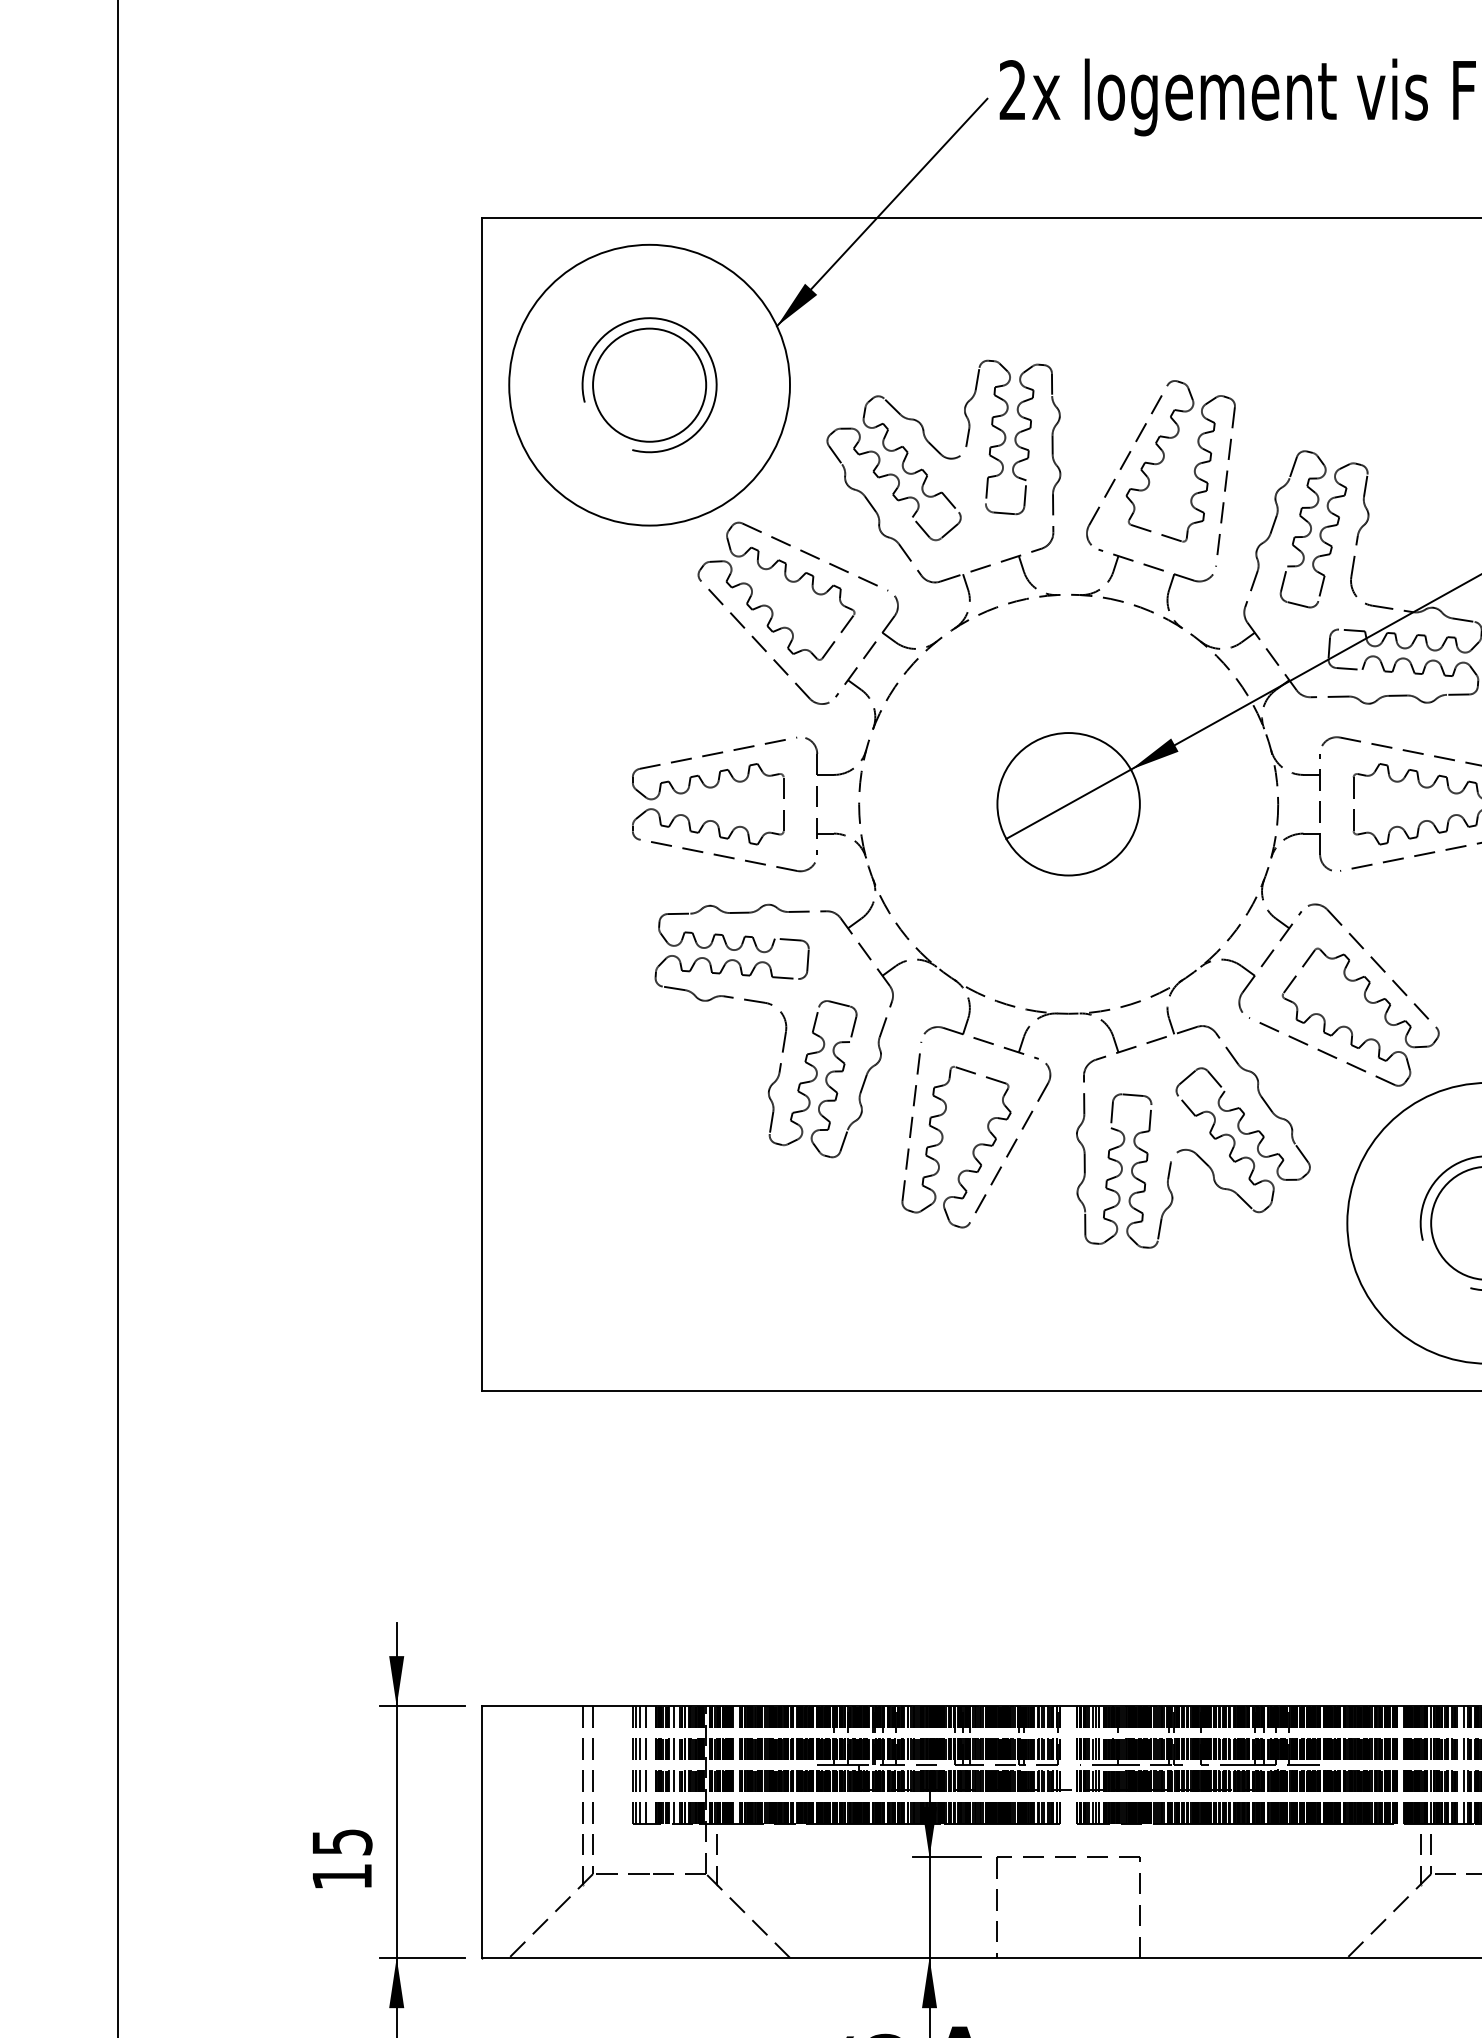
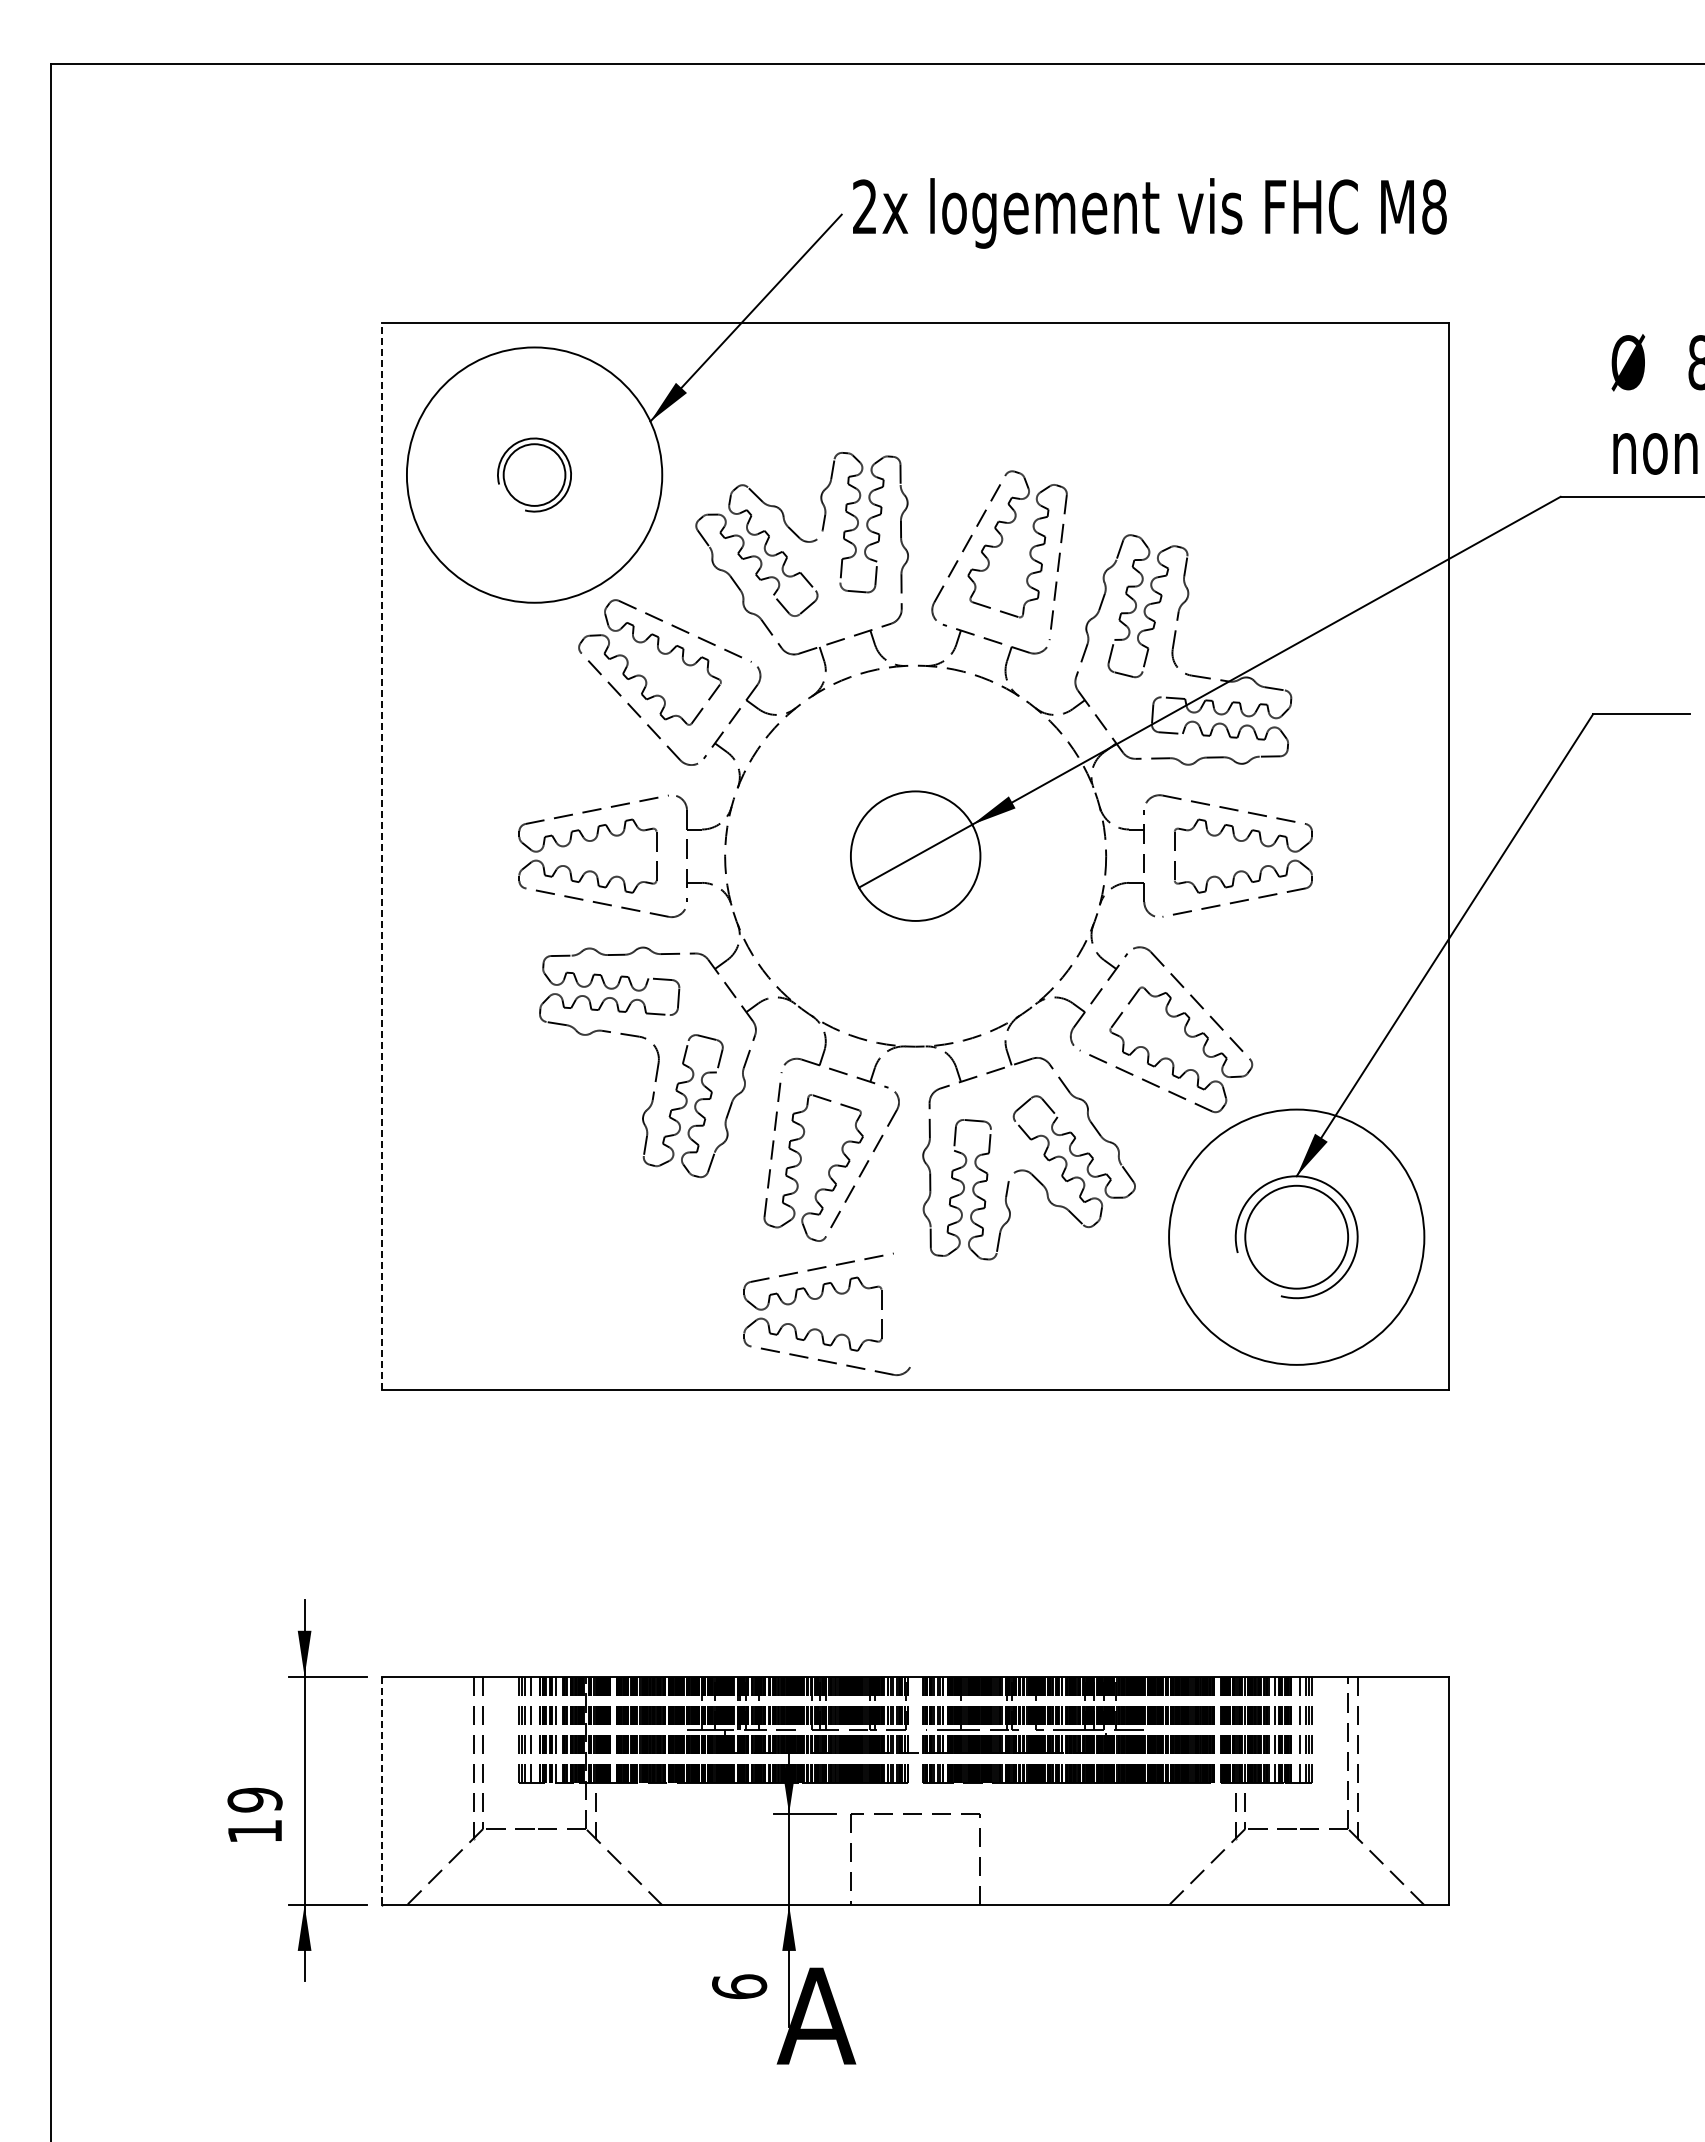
part: (649, 384) -> (534, 474), size x0.6
line: (482, 803) -> (382, 855), solid -> dashed
part: (961, 1291) -> (818, 1299), added
line: (482, 1832) -> (382, 1791), solid -> dashed
text: (341, 1841) -> (254, 1799), 15 -> 19

